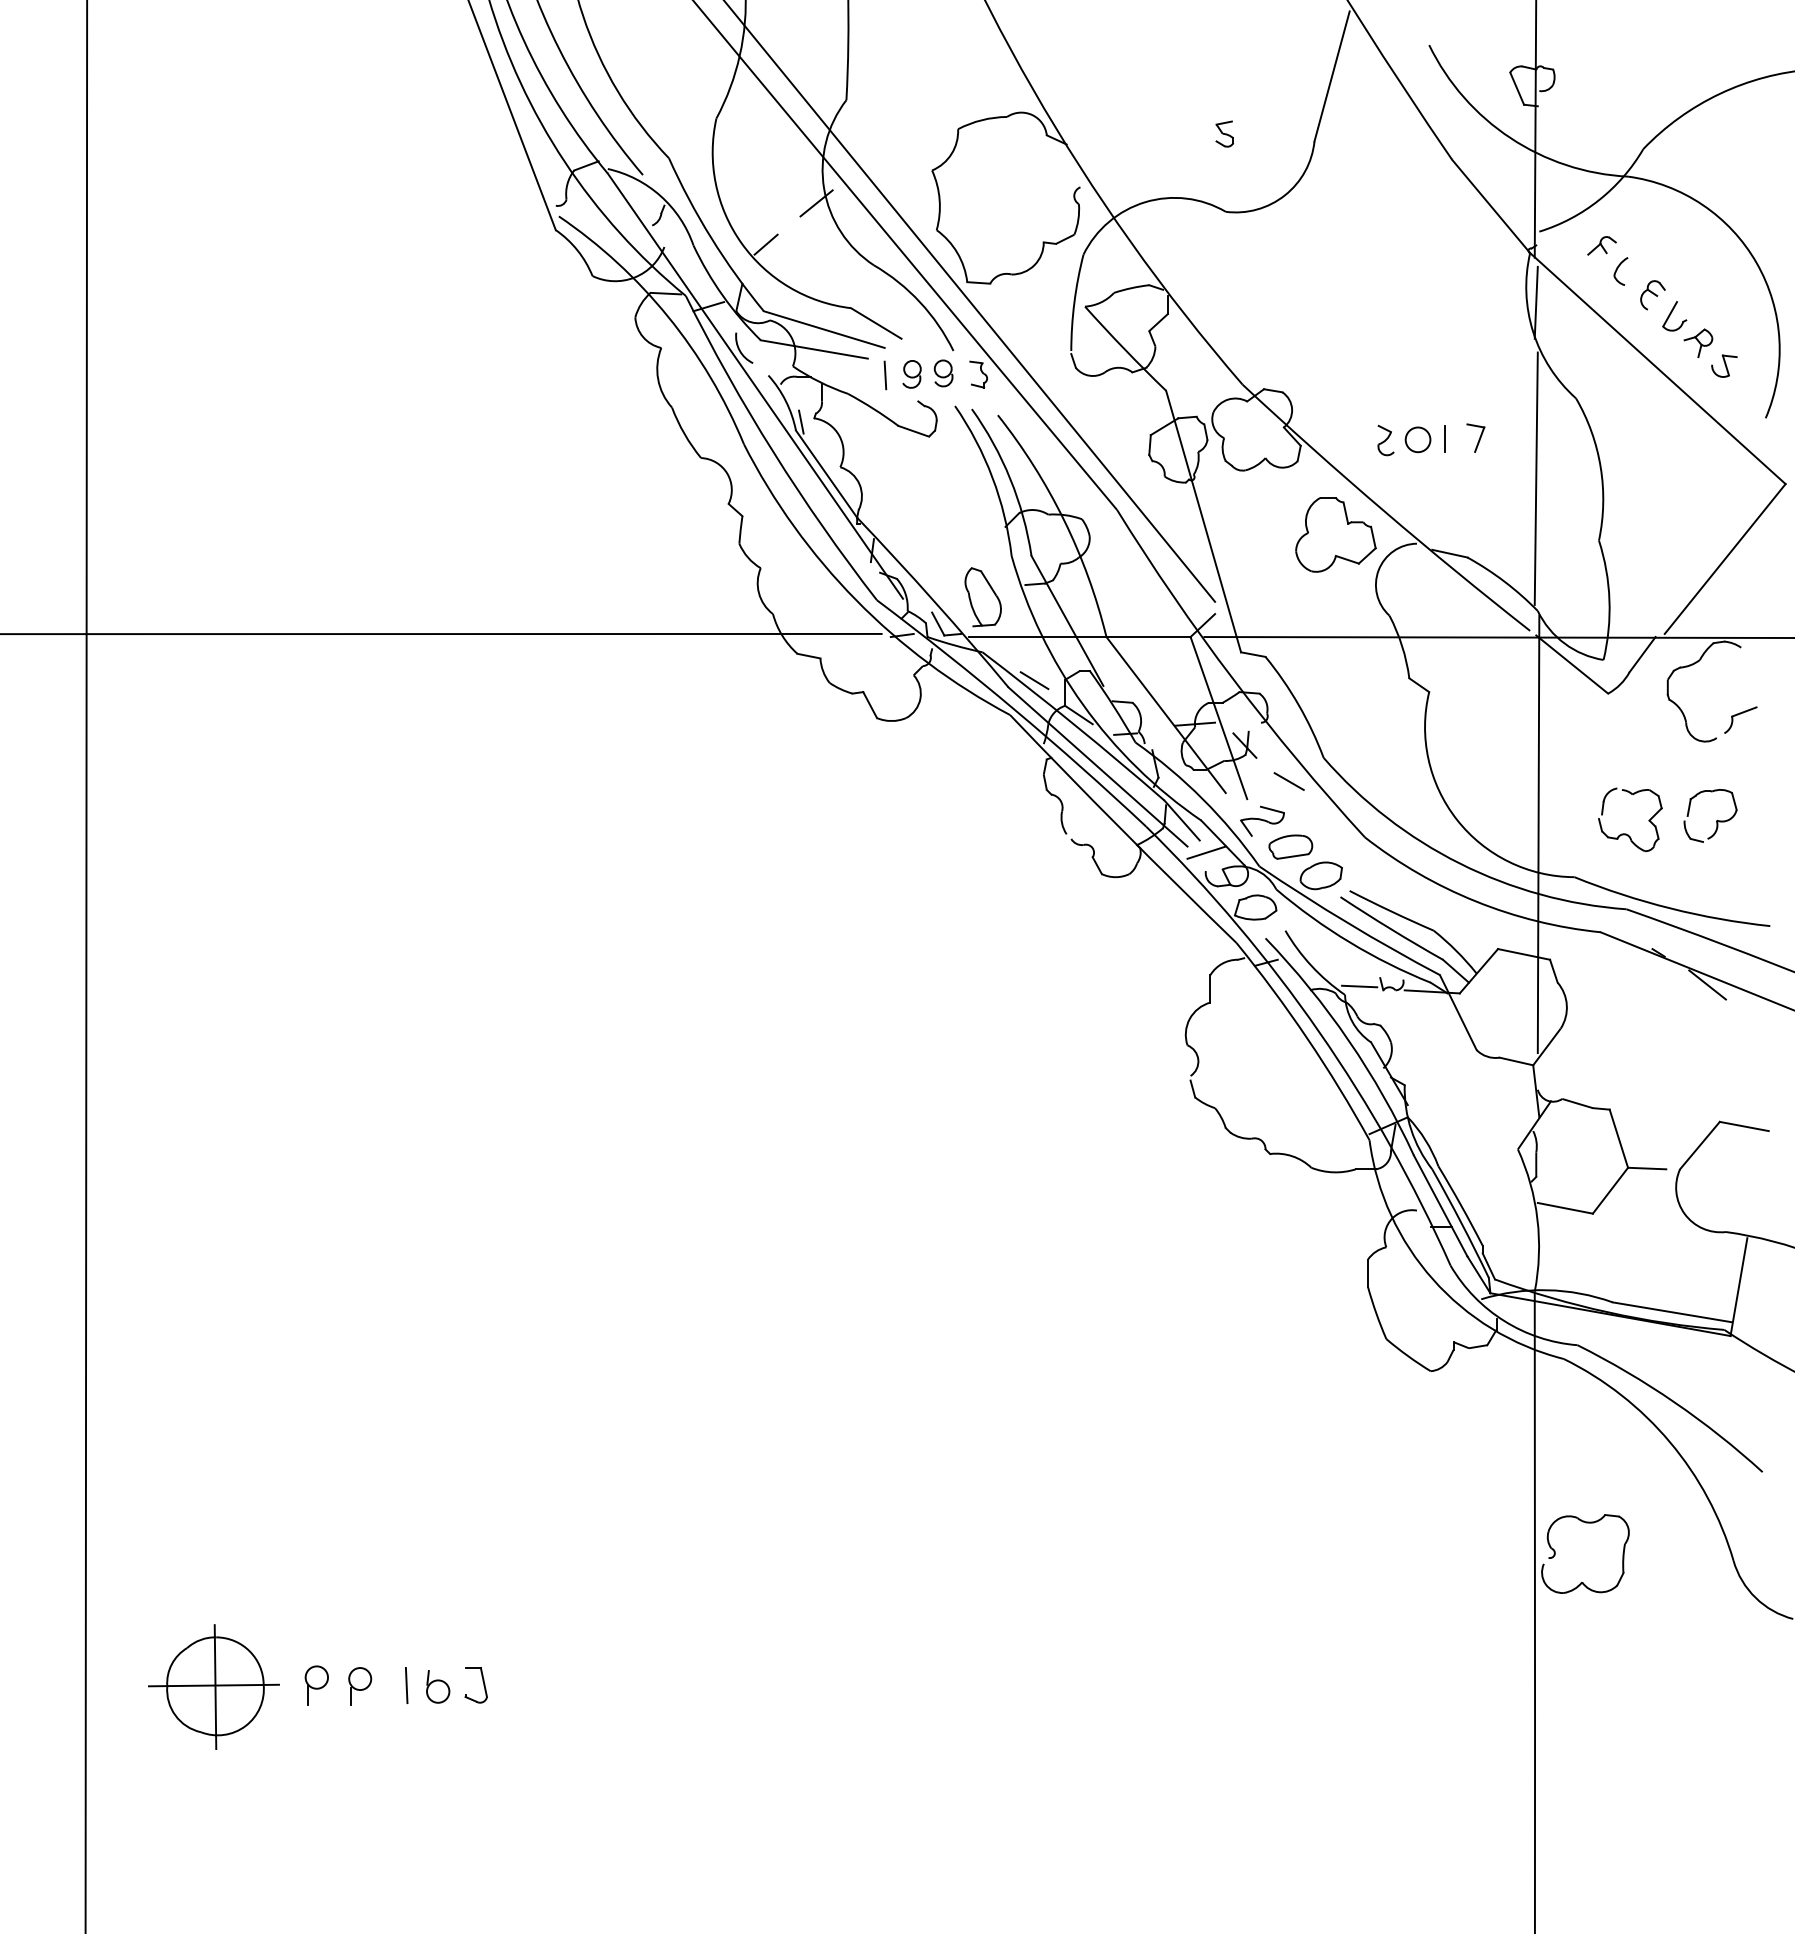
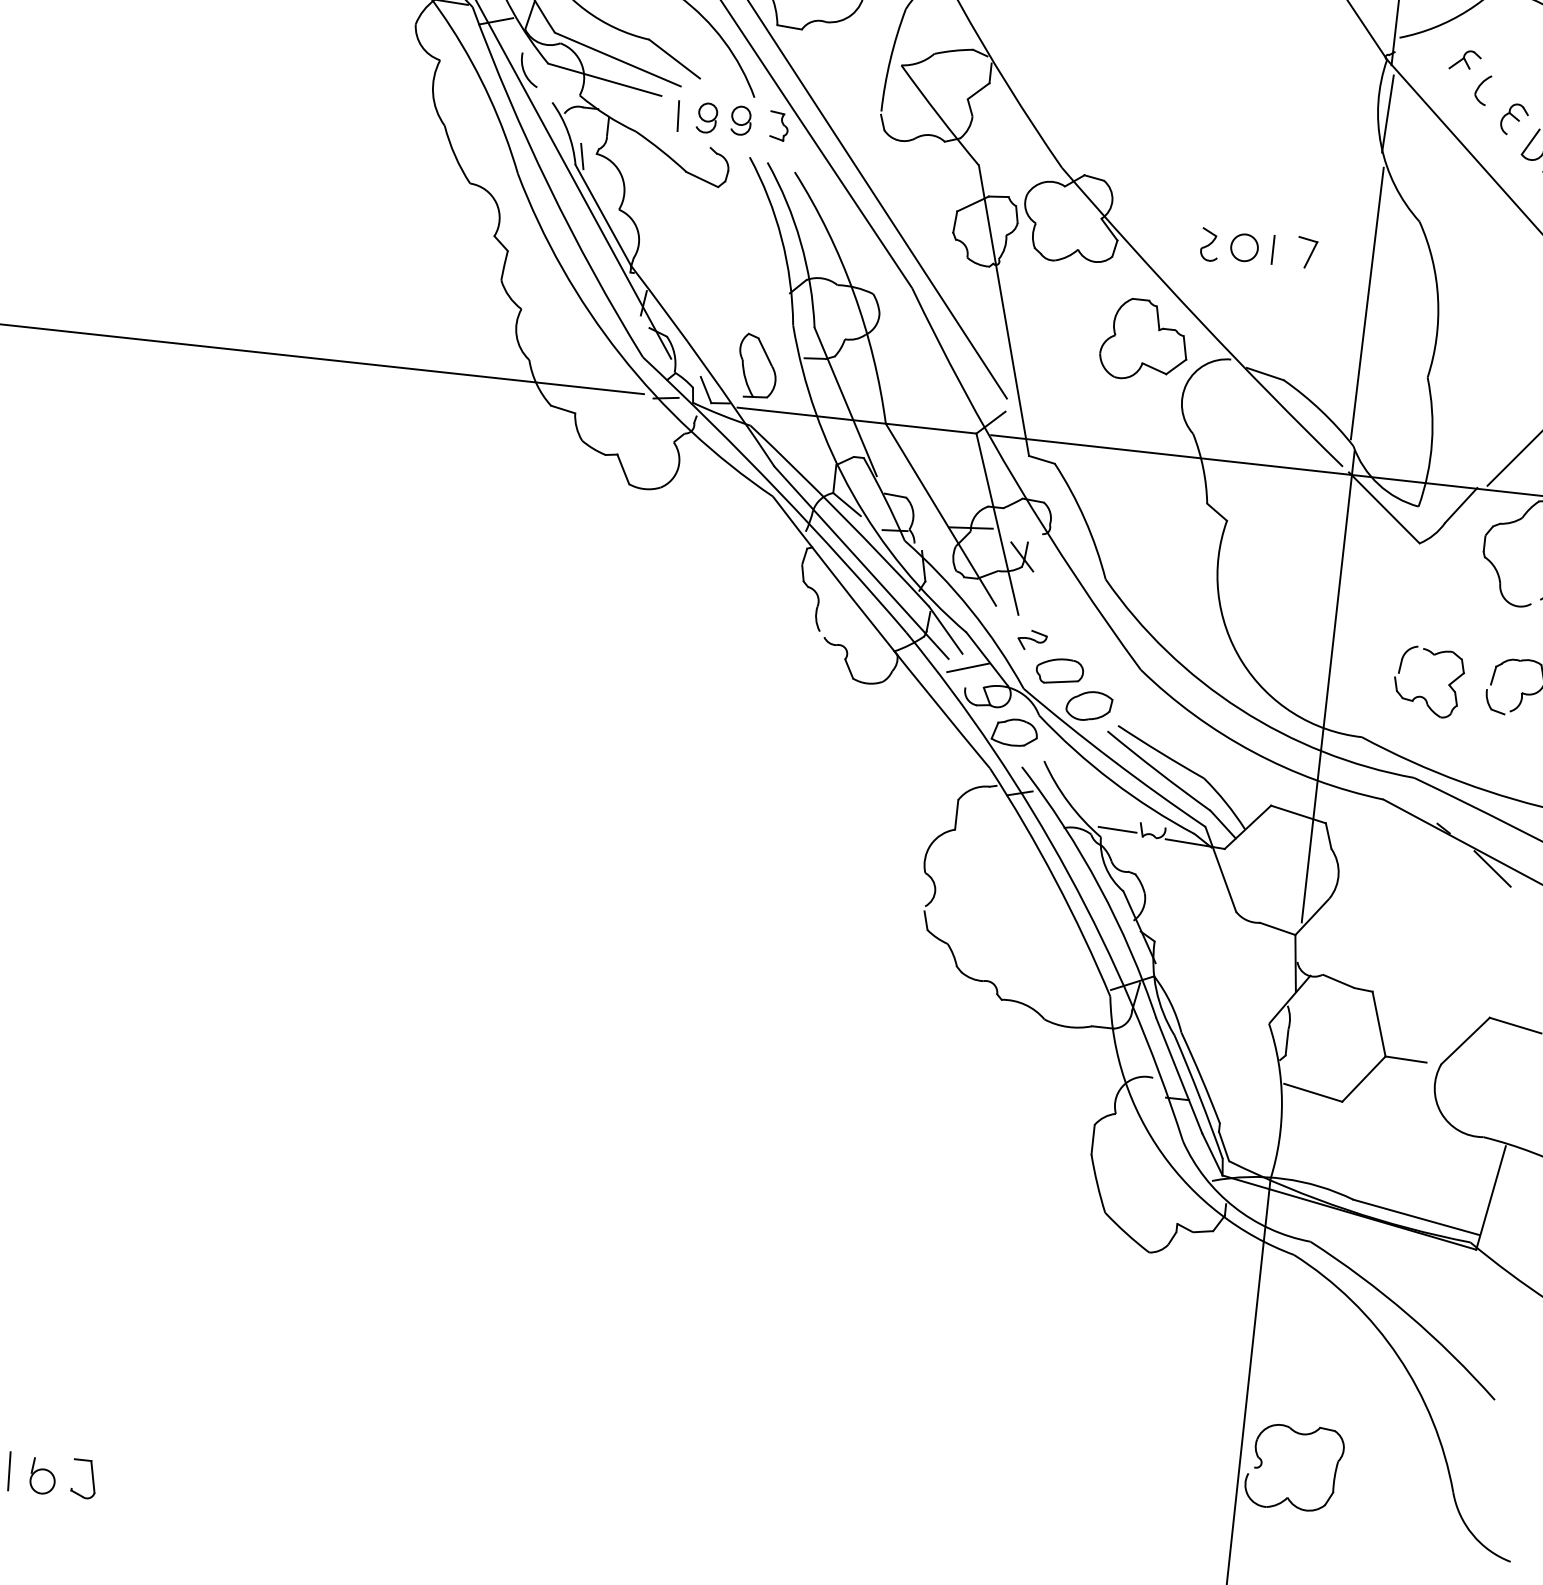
line: (1034, 680) -> (803, 462), removed
line: (1288, 781) -> (1065, 600), removed
part: (1262, 820) -> (1032, 639), size x0.6

